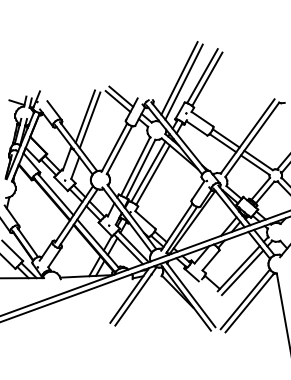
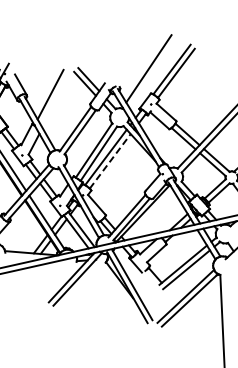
line: (183, 81) -> (152, 72), removed
line: (89, 120) -> (54, 99), removed
line: (153, 174) -> (110, 160), solid -> dashed

